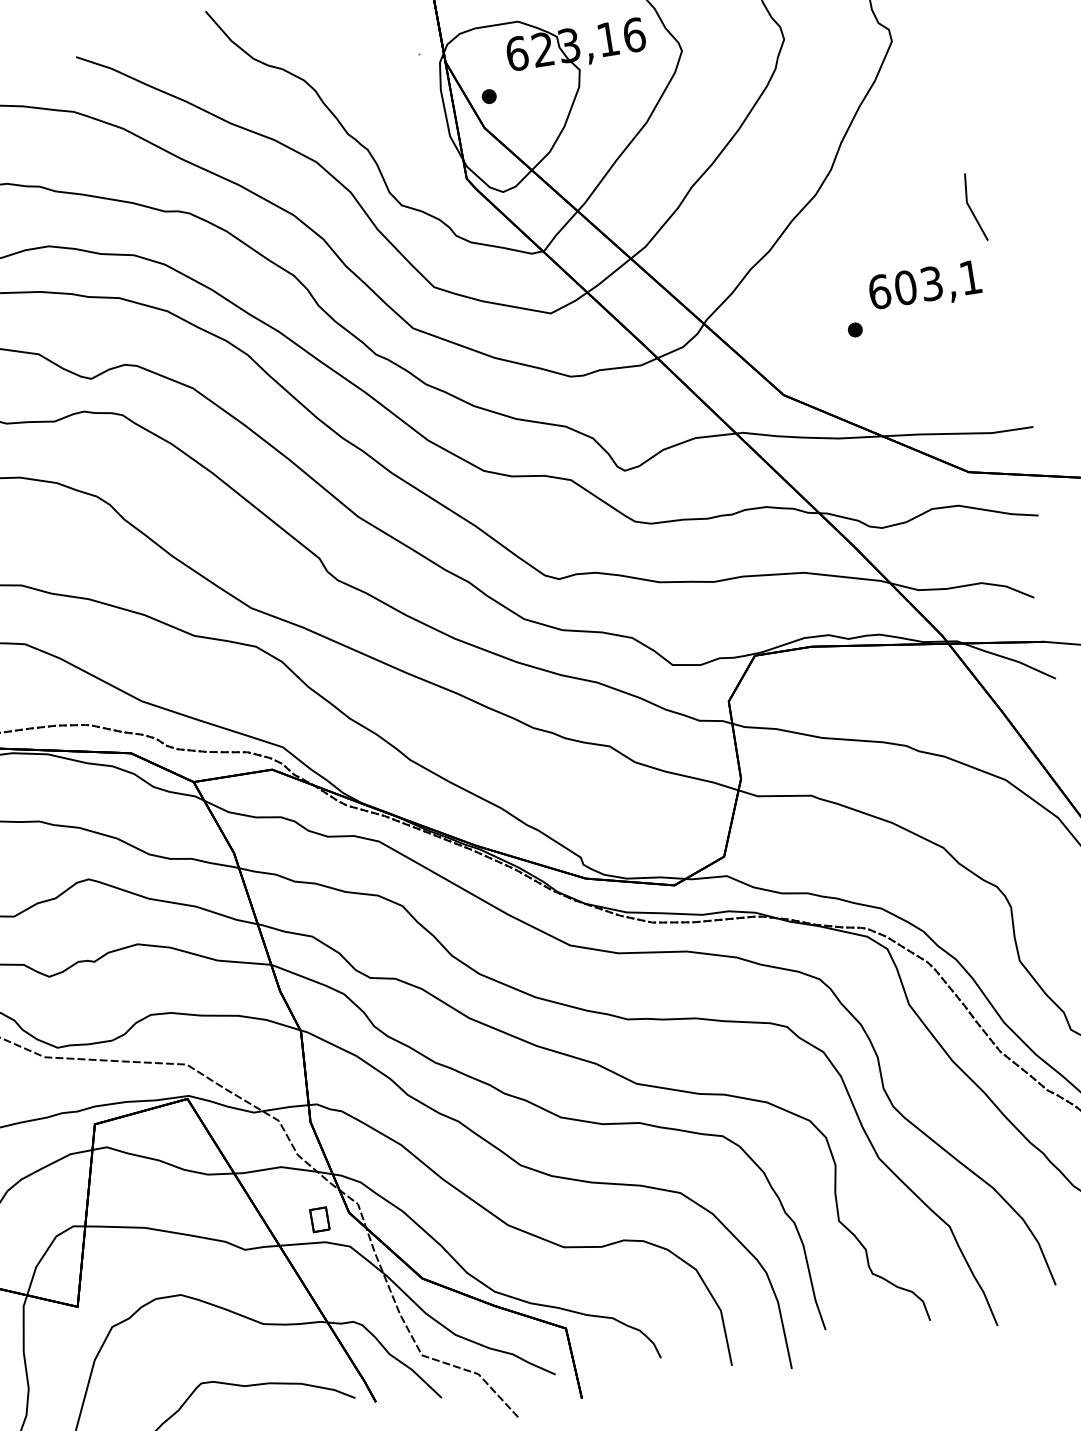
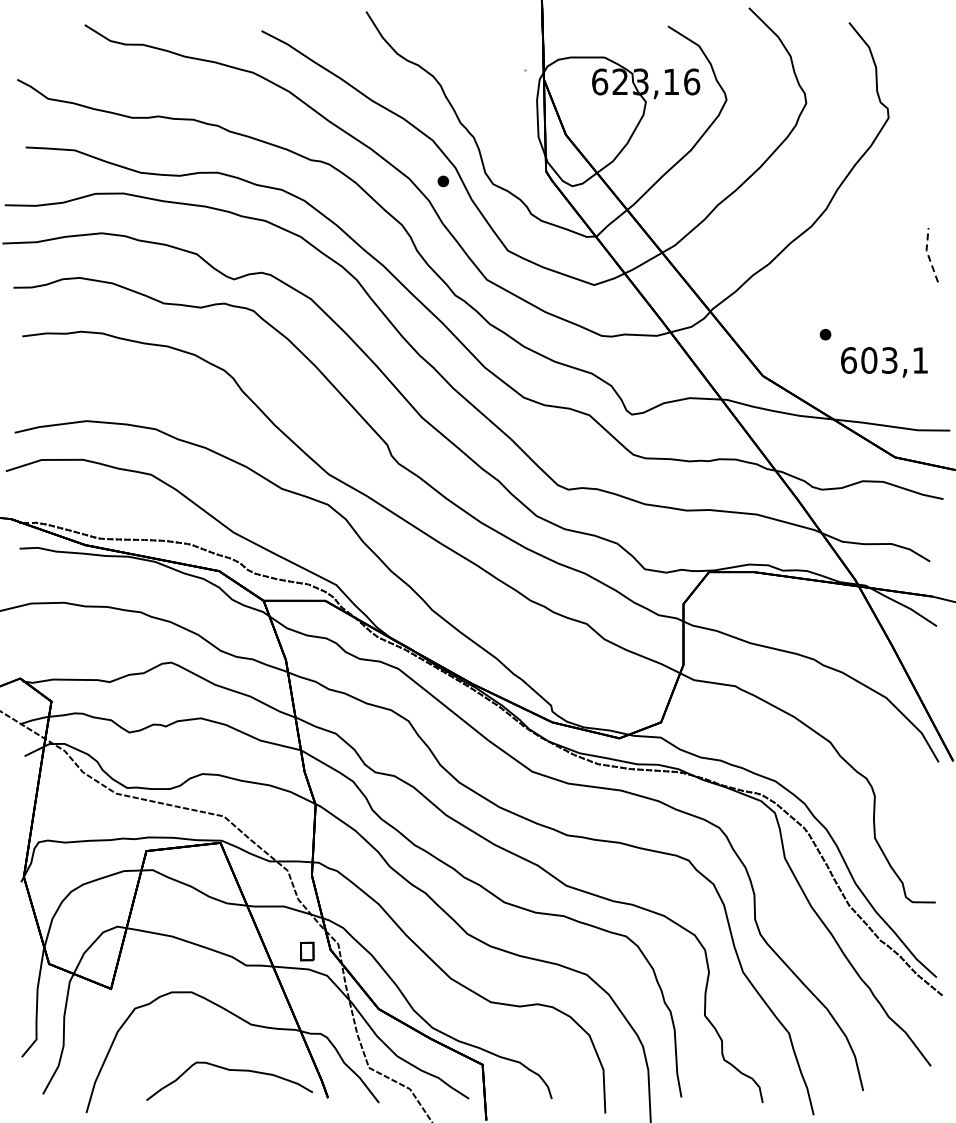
part: (489, 96) -> (443, 181), moved
line: (970, 208) -> (928, 255), solid -> dashed
text: (925, 287) -> (884, 362), moved

